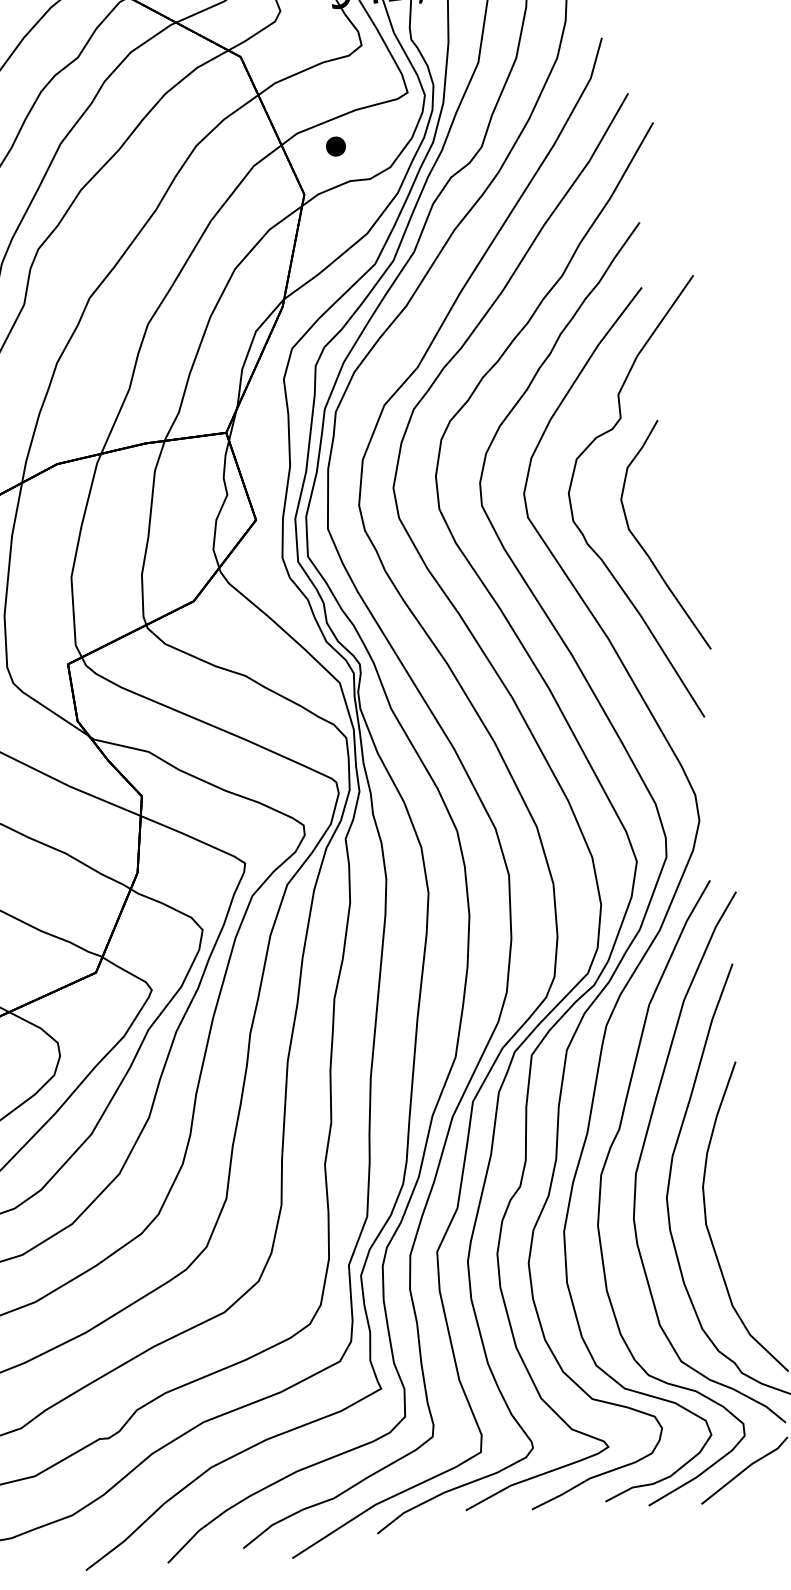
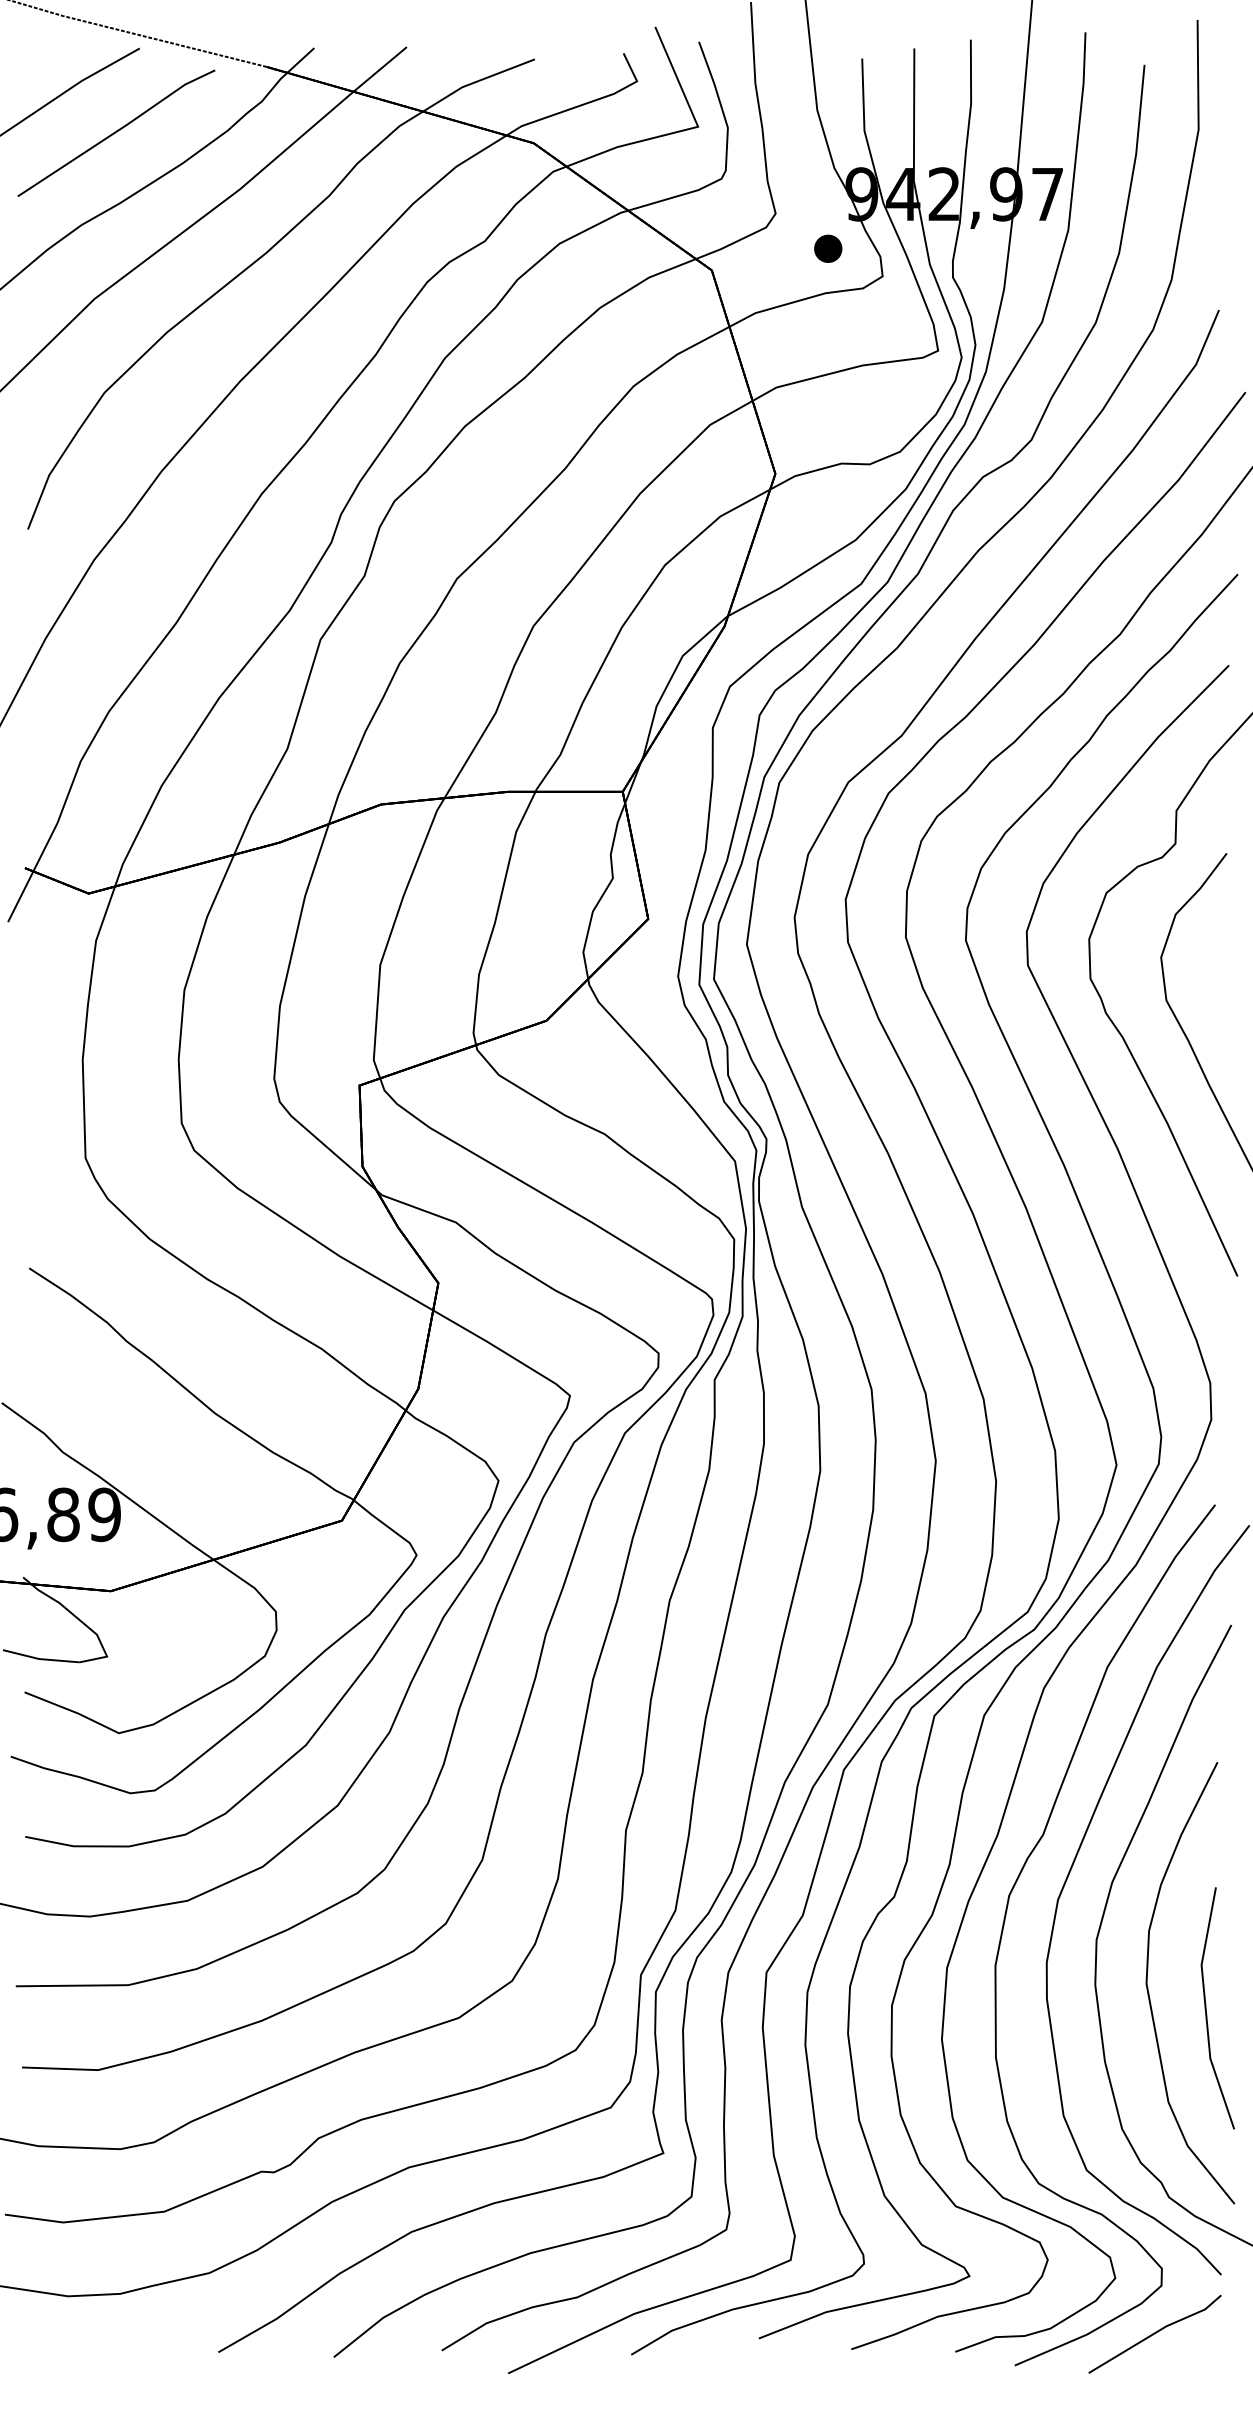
part: (336, 146) -> (828, 248), moved
part: (750, 1236) -> (1206, 2008), added

